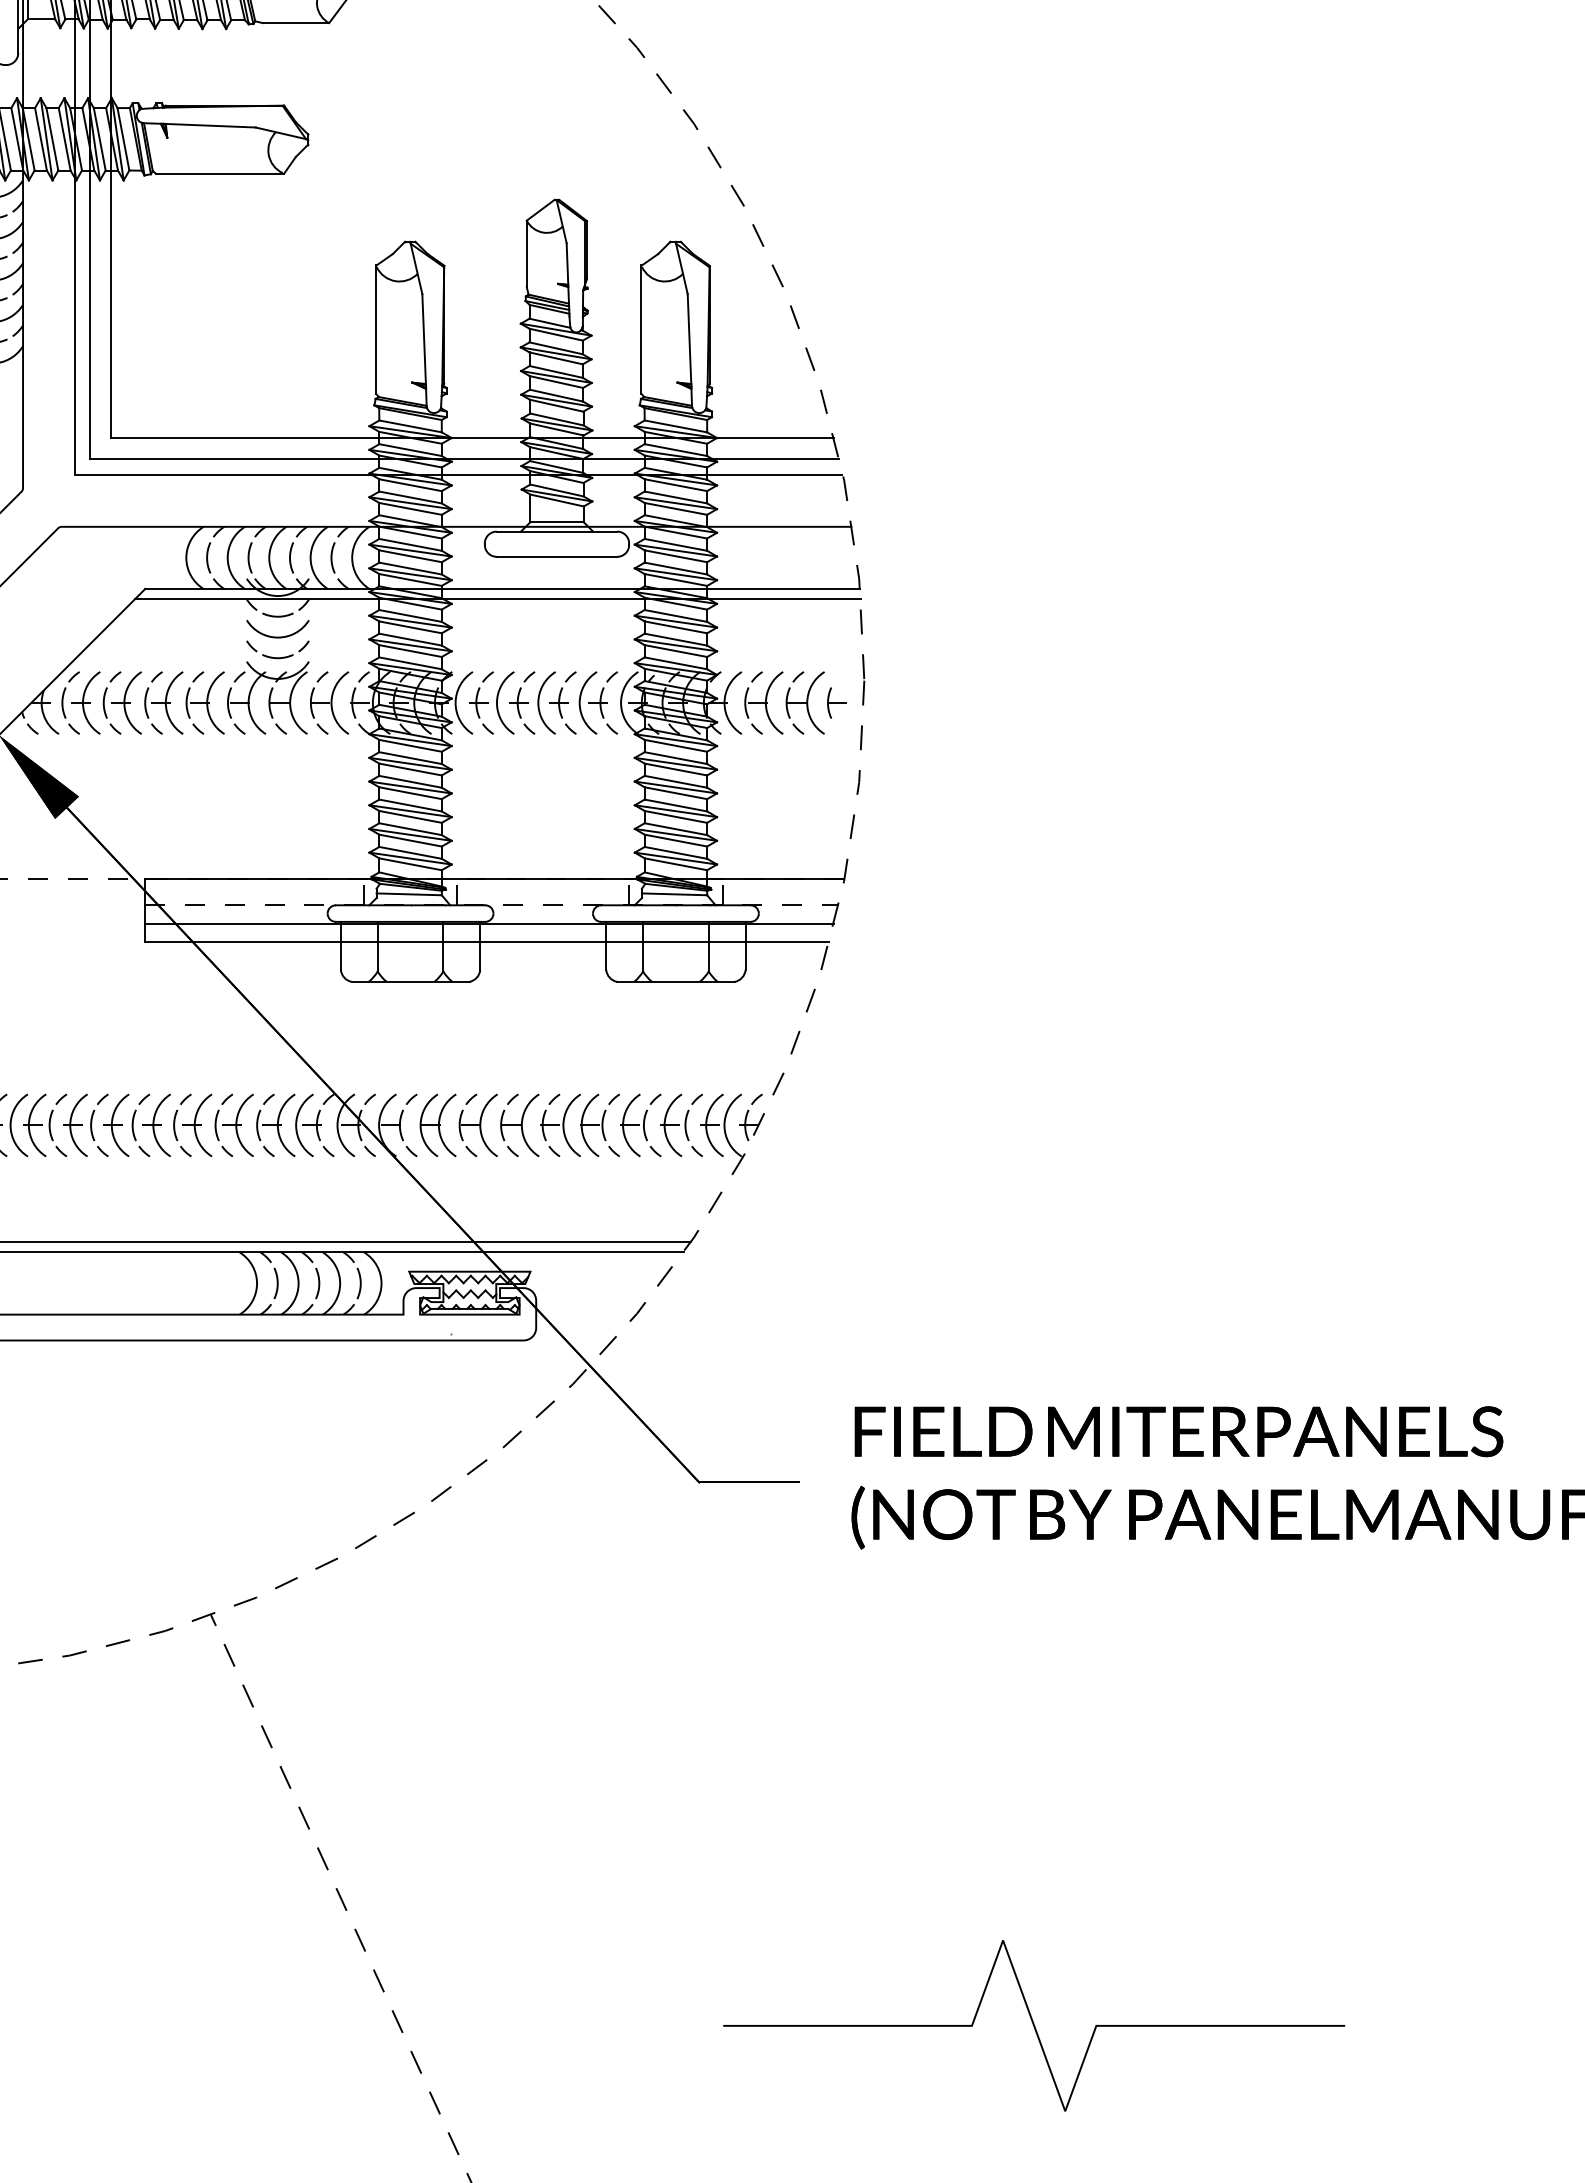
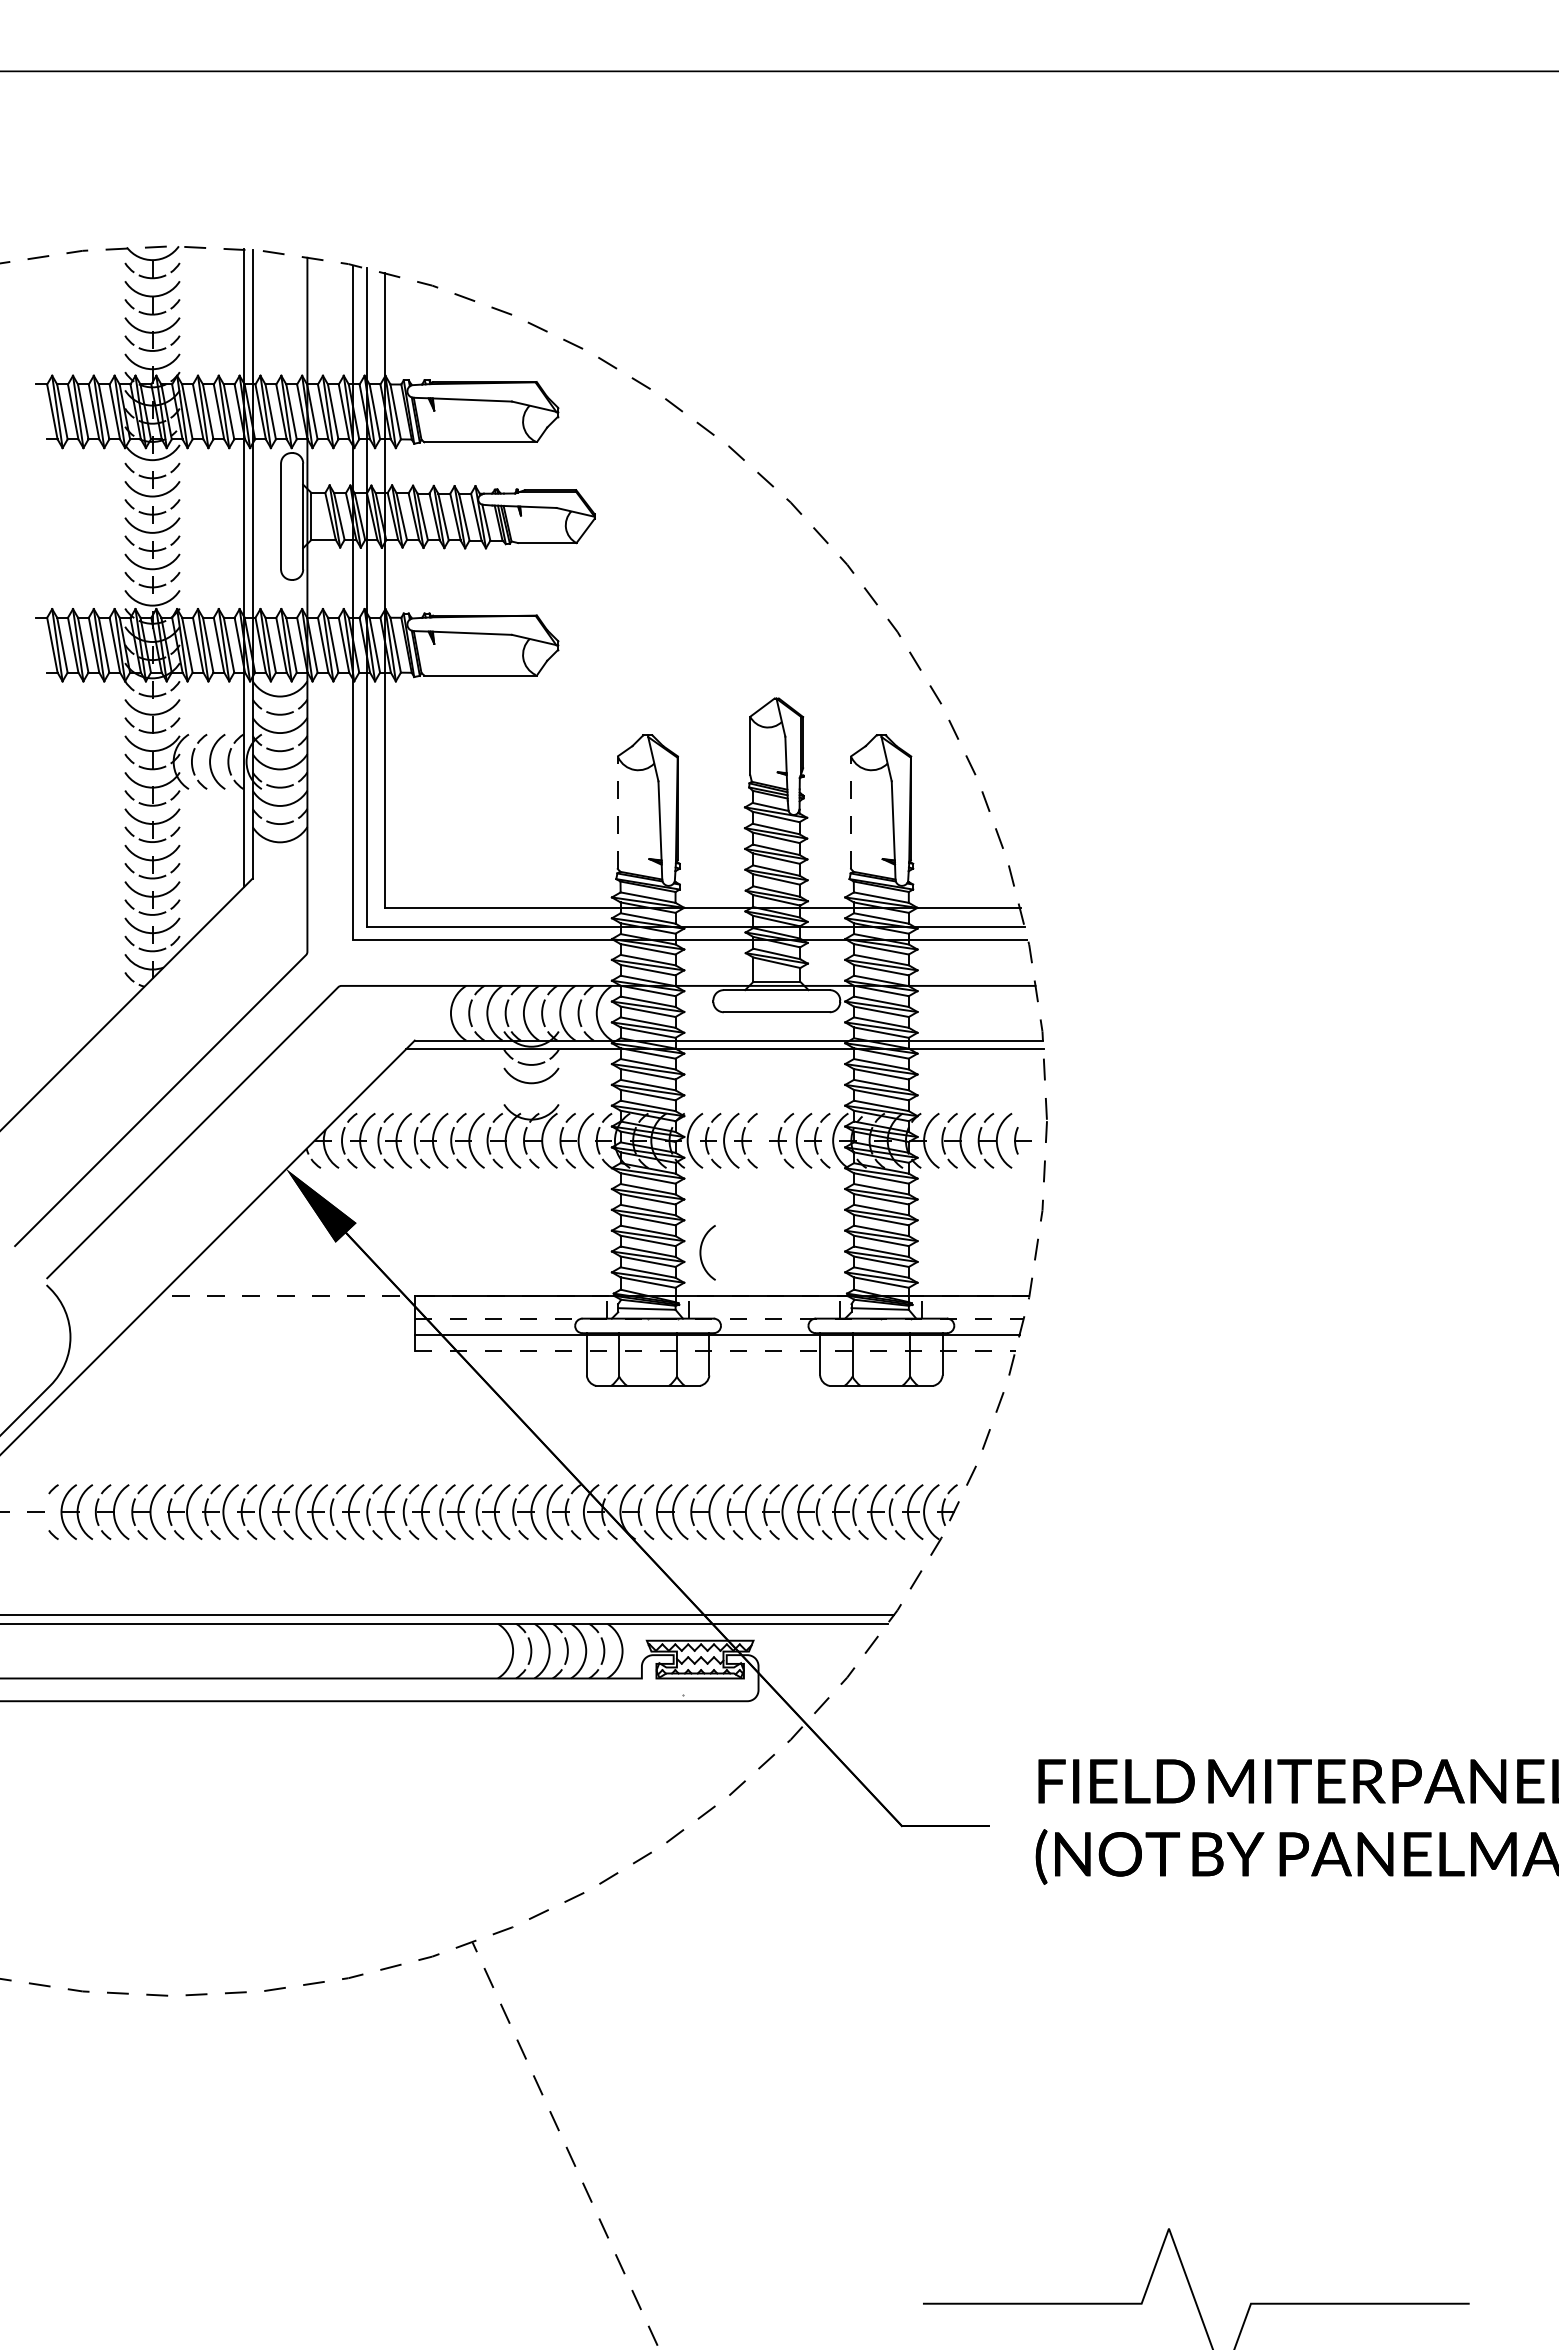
line: (375, 329) -> (617, 812), solid -> dashed
line: (641, 329) -> (851, 812), solid -> dashed
part: (277, 650) -> (531, 1094), removed
arc: (539, 702) -> (701, 1252), moved
line: (487, 942) -> (715, 1351), solid -> dashed

